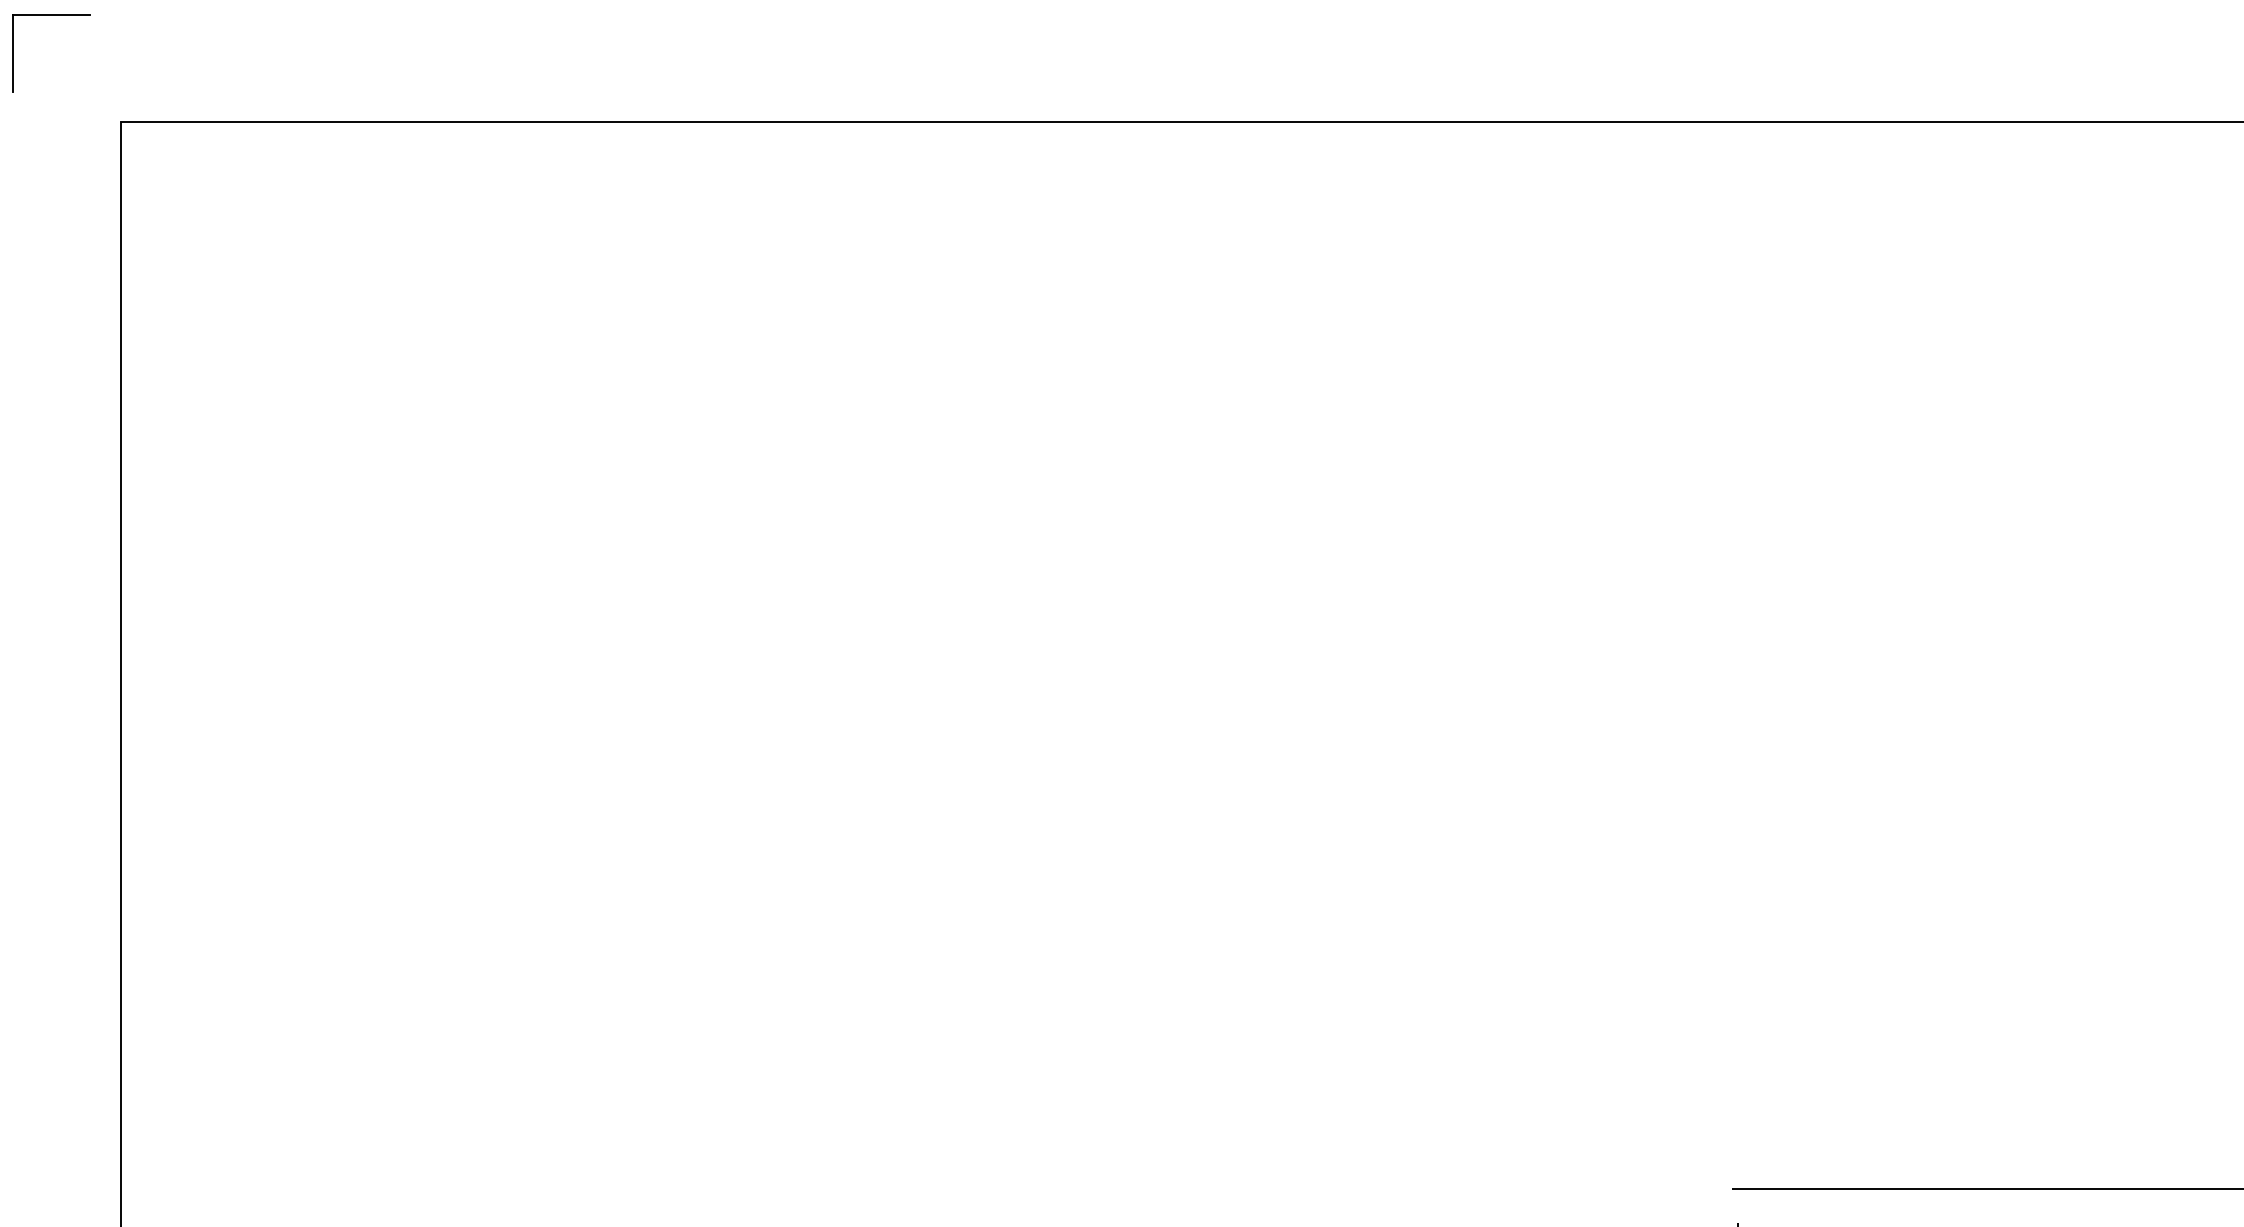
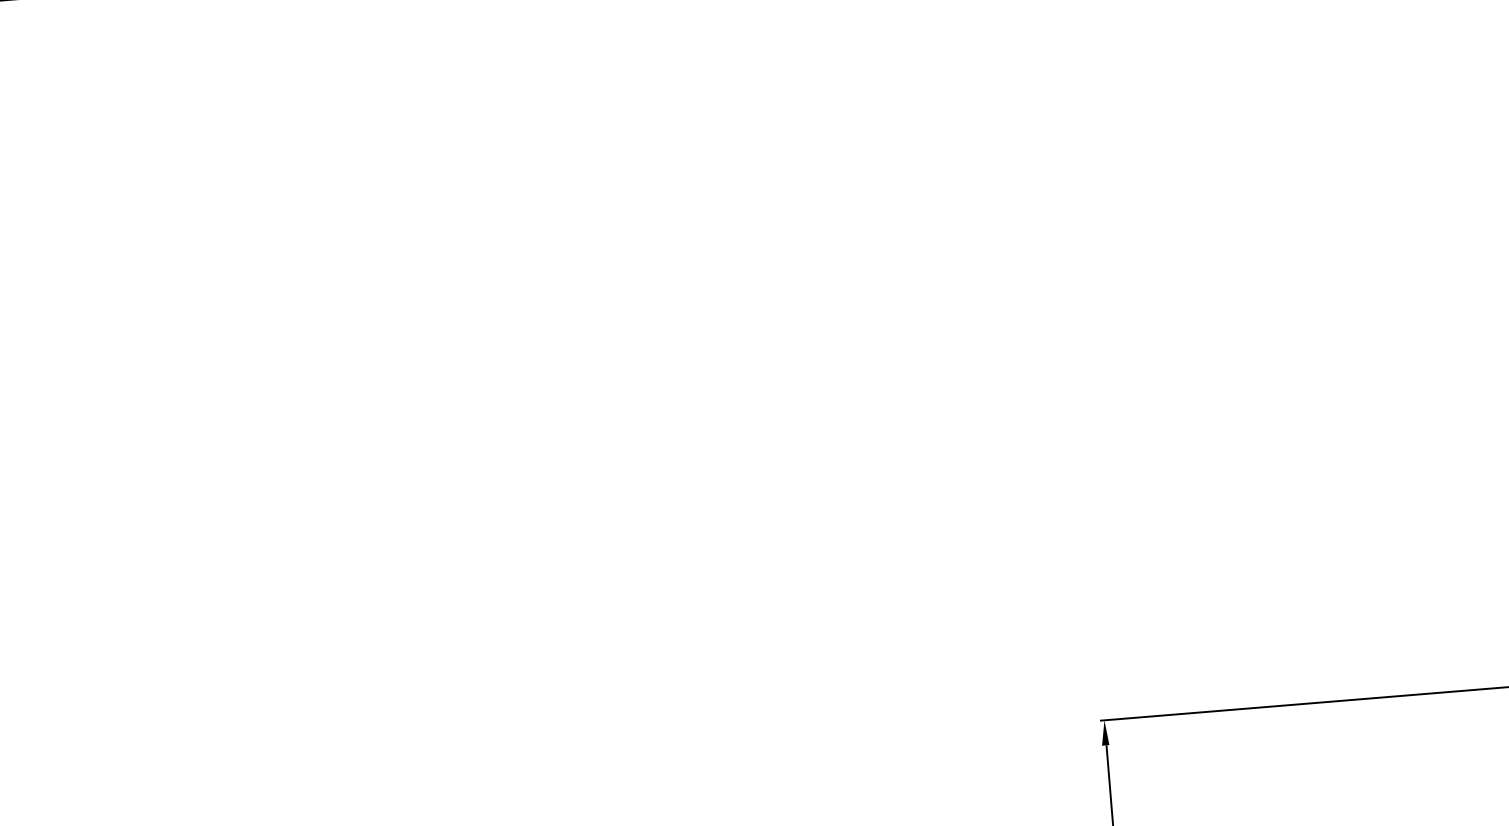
fill: (1737, 1205) -> (1104, 732), added

